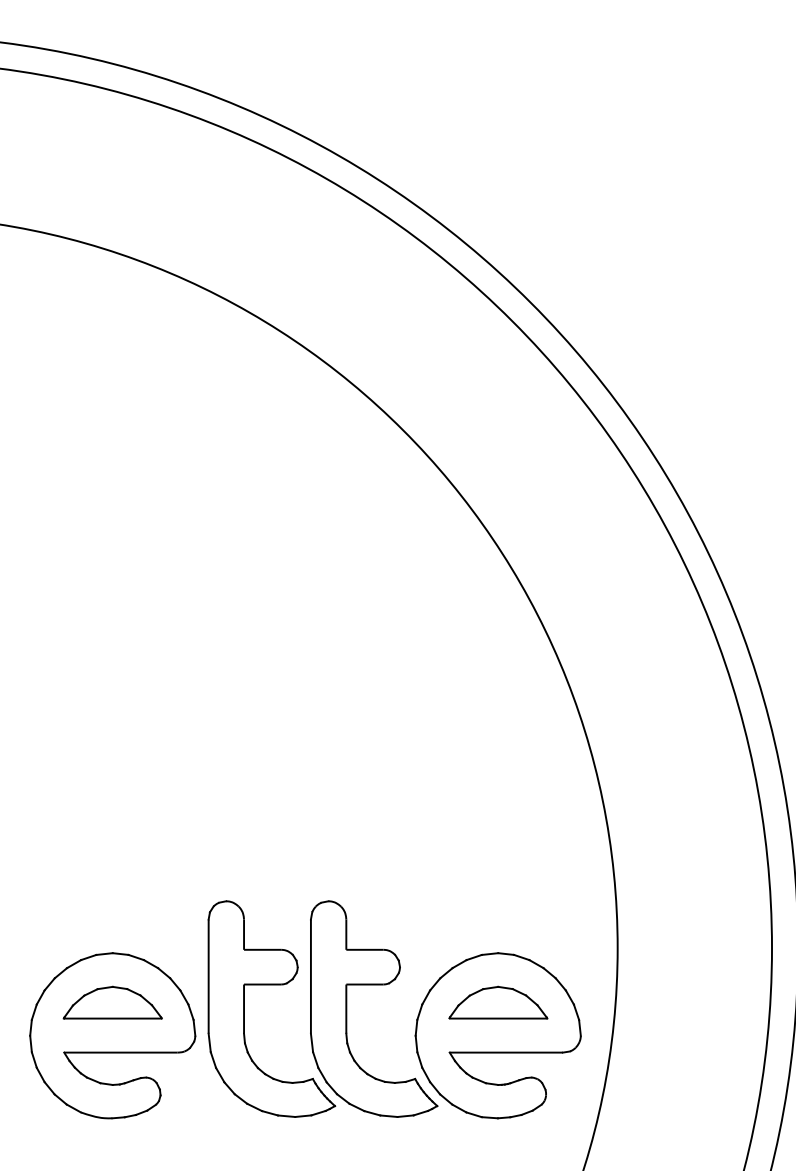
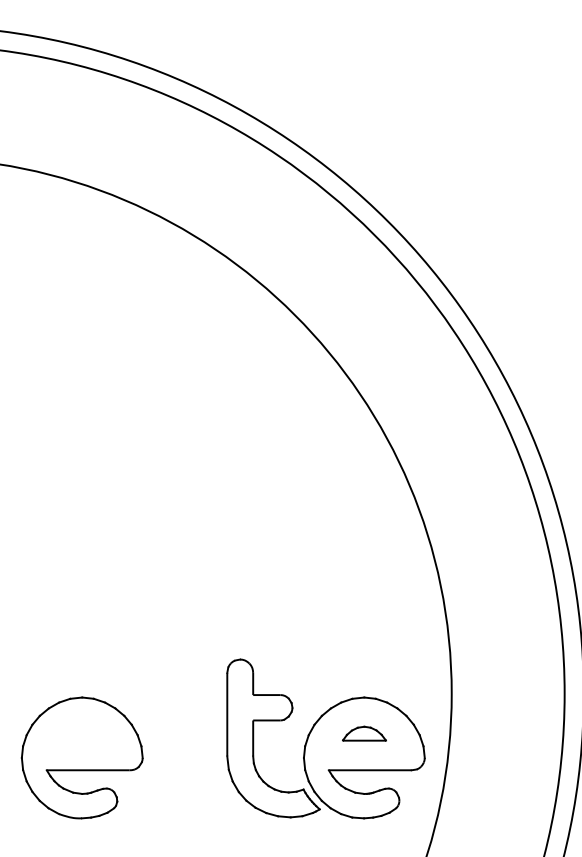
part: (271, 985) -> (198, 721), removed
part: (112, 1002) -> (82, 733), removed
part: (498, 1002) -> (364, 733), size x0.6

